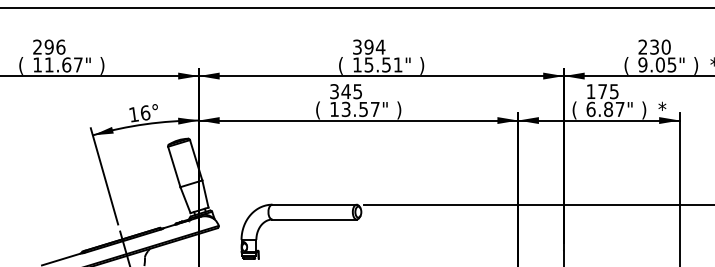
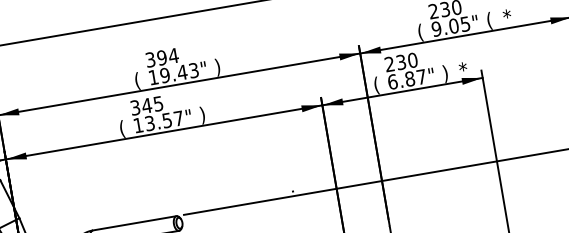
text: (383, 64) -> (179, 72), 15.51" -> 19.43"
text: (696, 65) -> (489, 20), ) -> (
text: (602, 91) -> (401, 62), 175 -> 230

